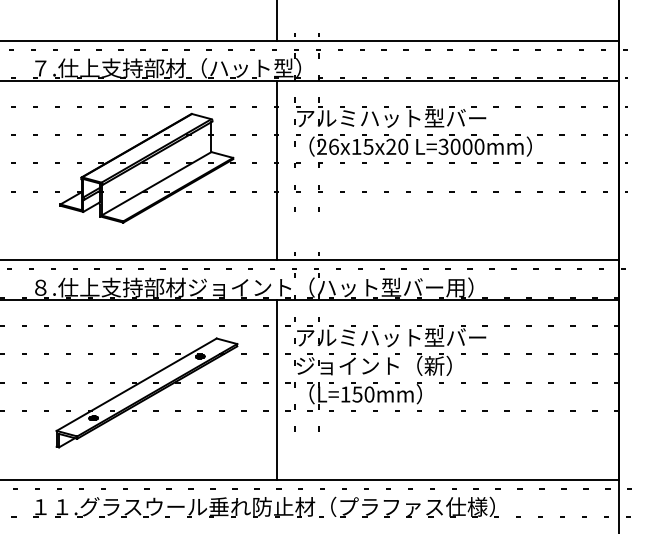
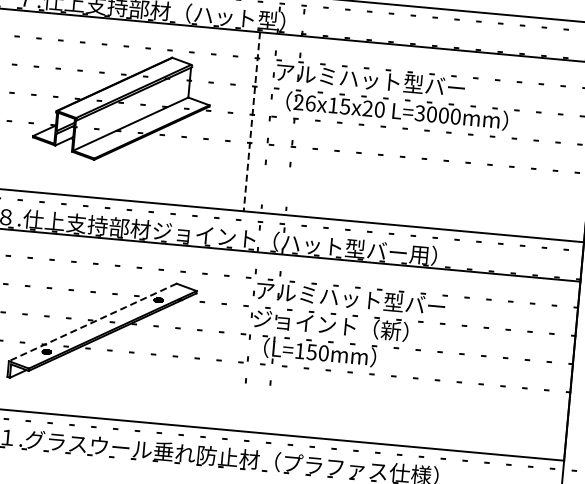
line: (276, 170) -> (251, 121), solid -> dashed
line: (136, 384) -> (92, 322), solid -> dashed
line: (276, 389) -> (231, 339), removed

